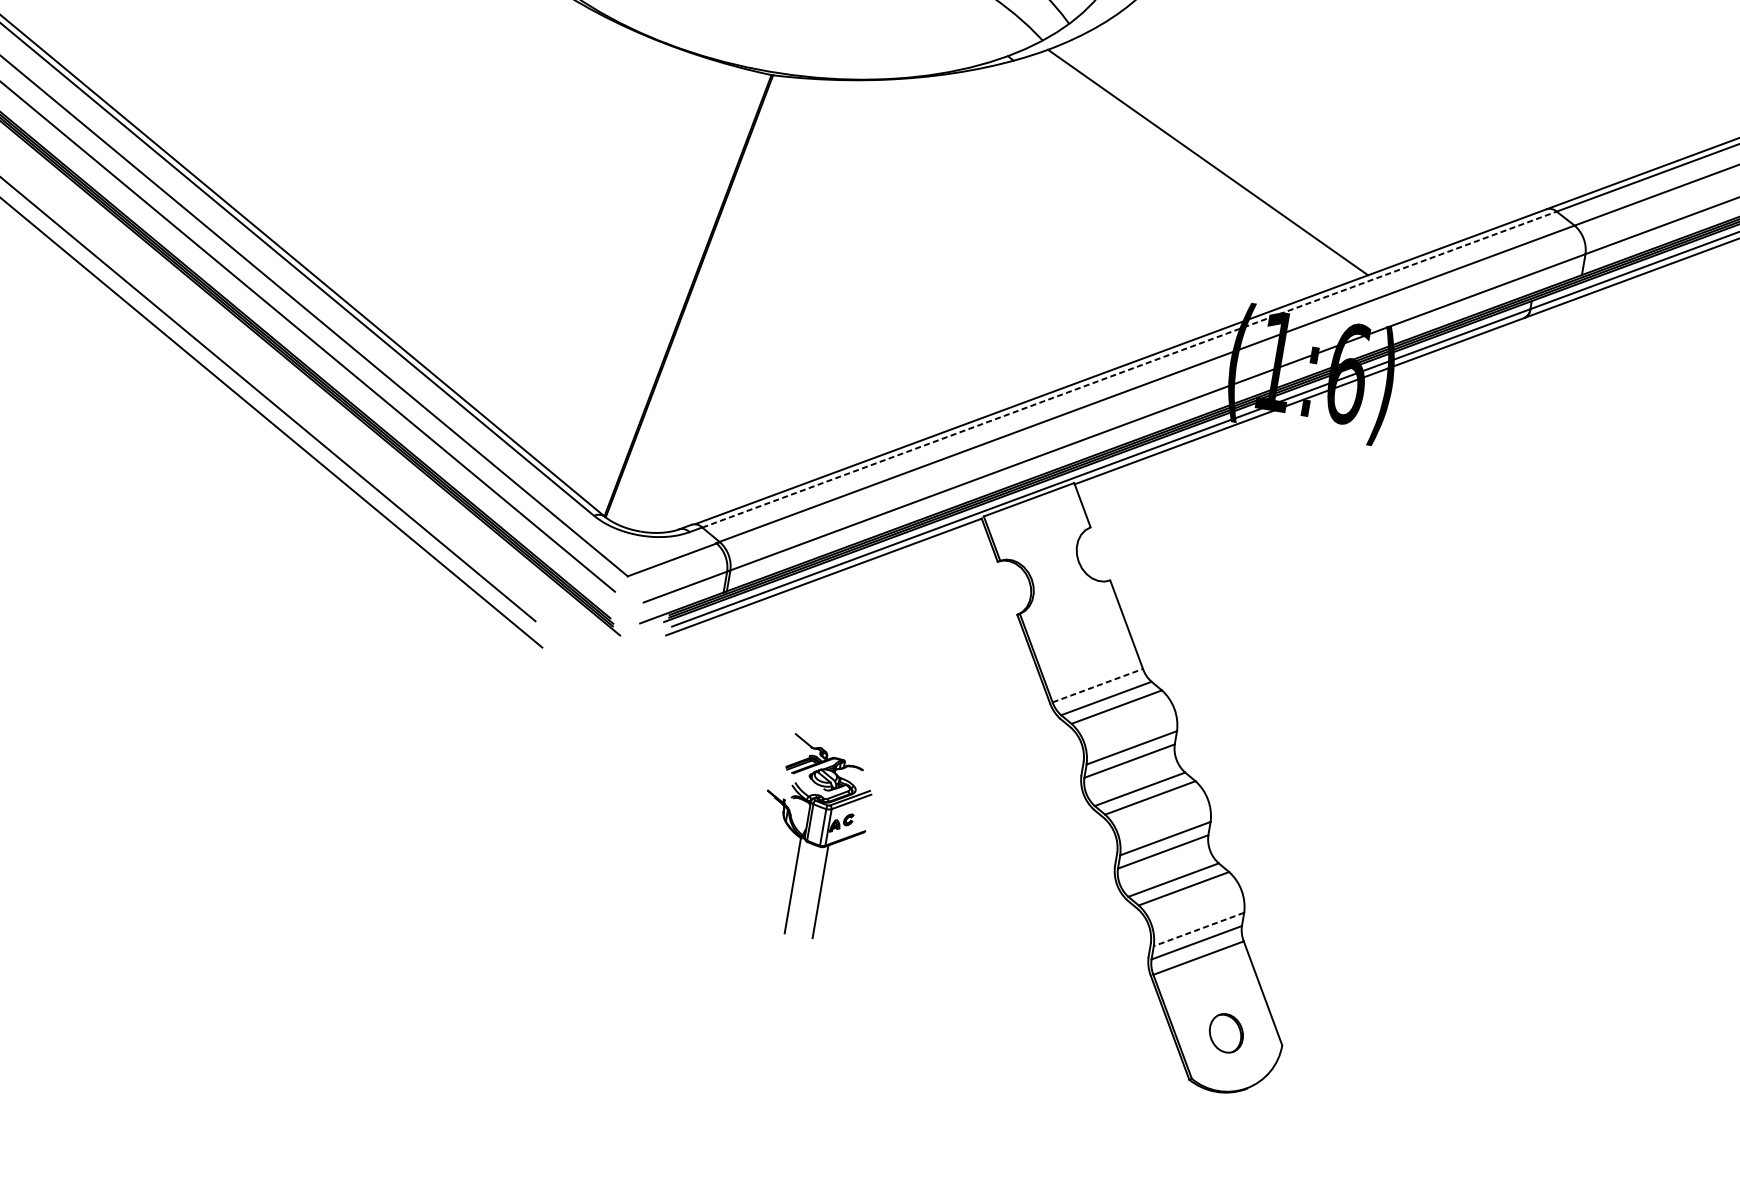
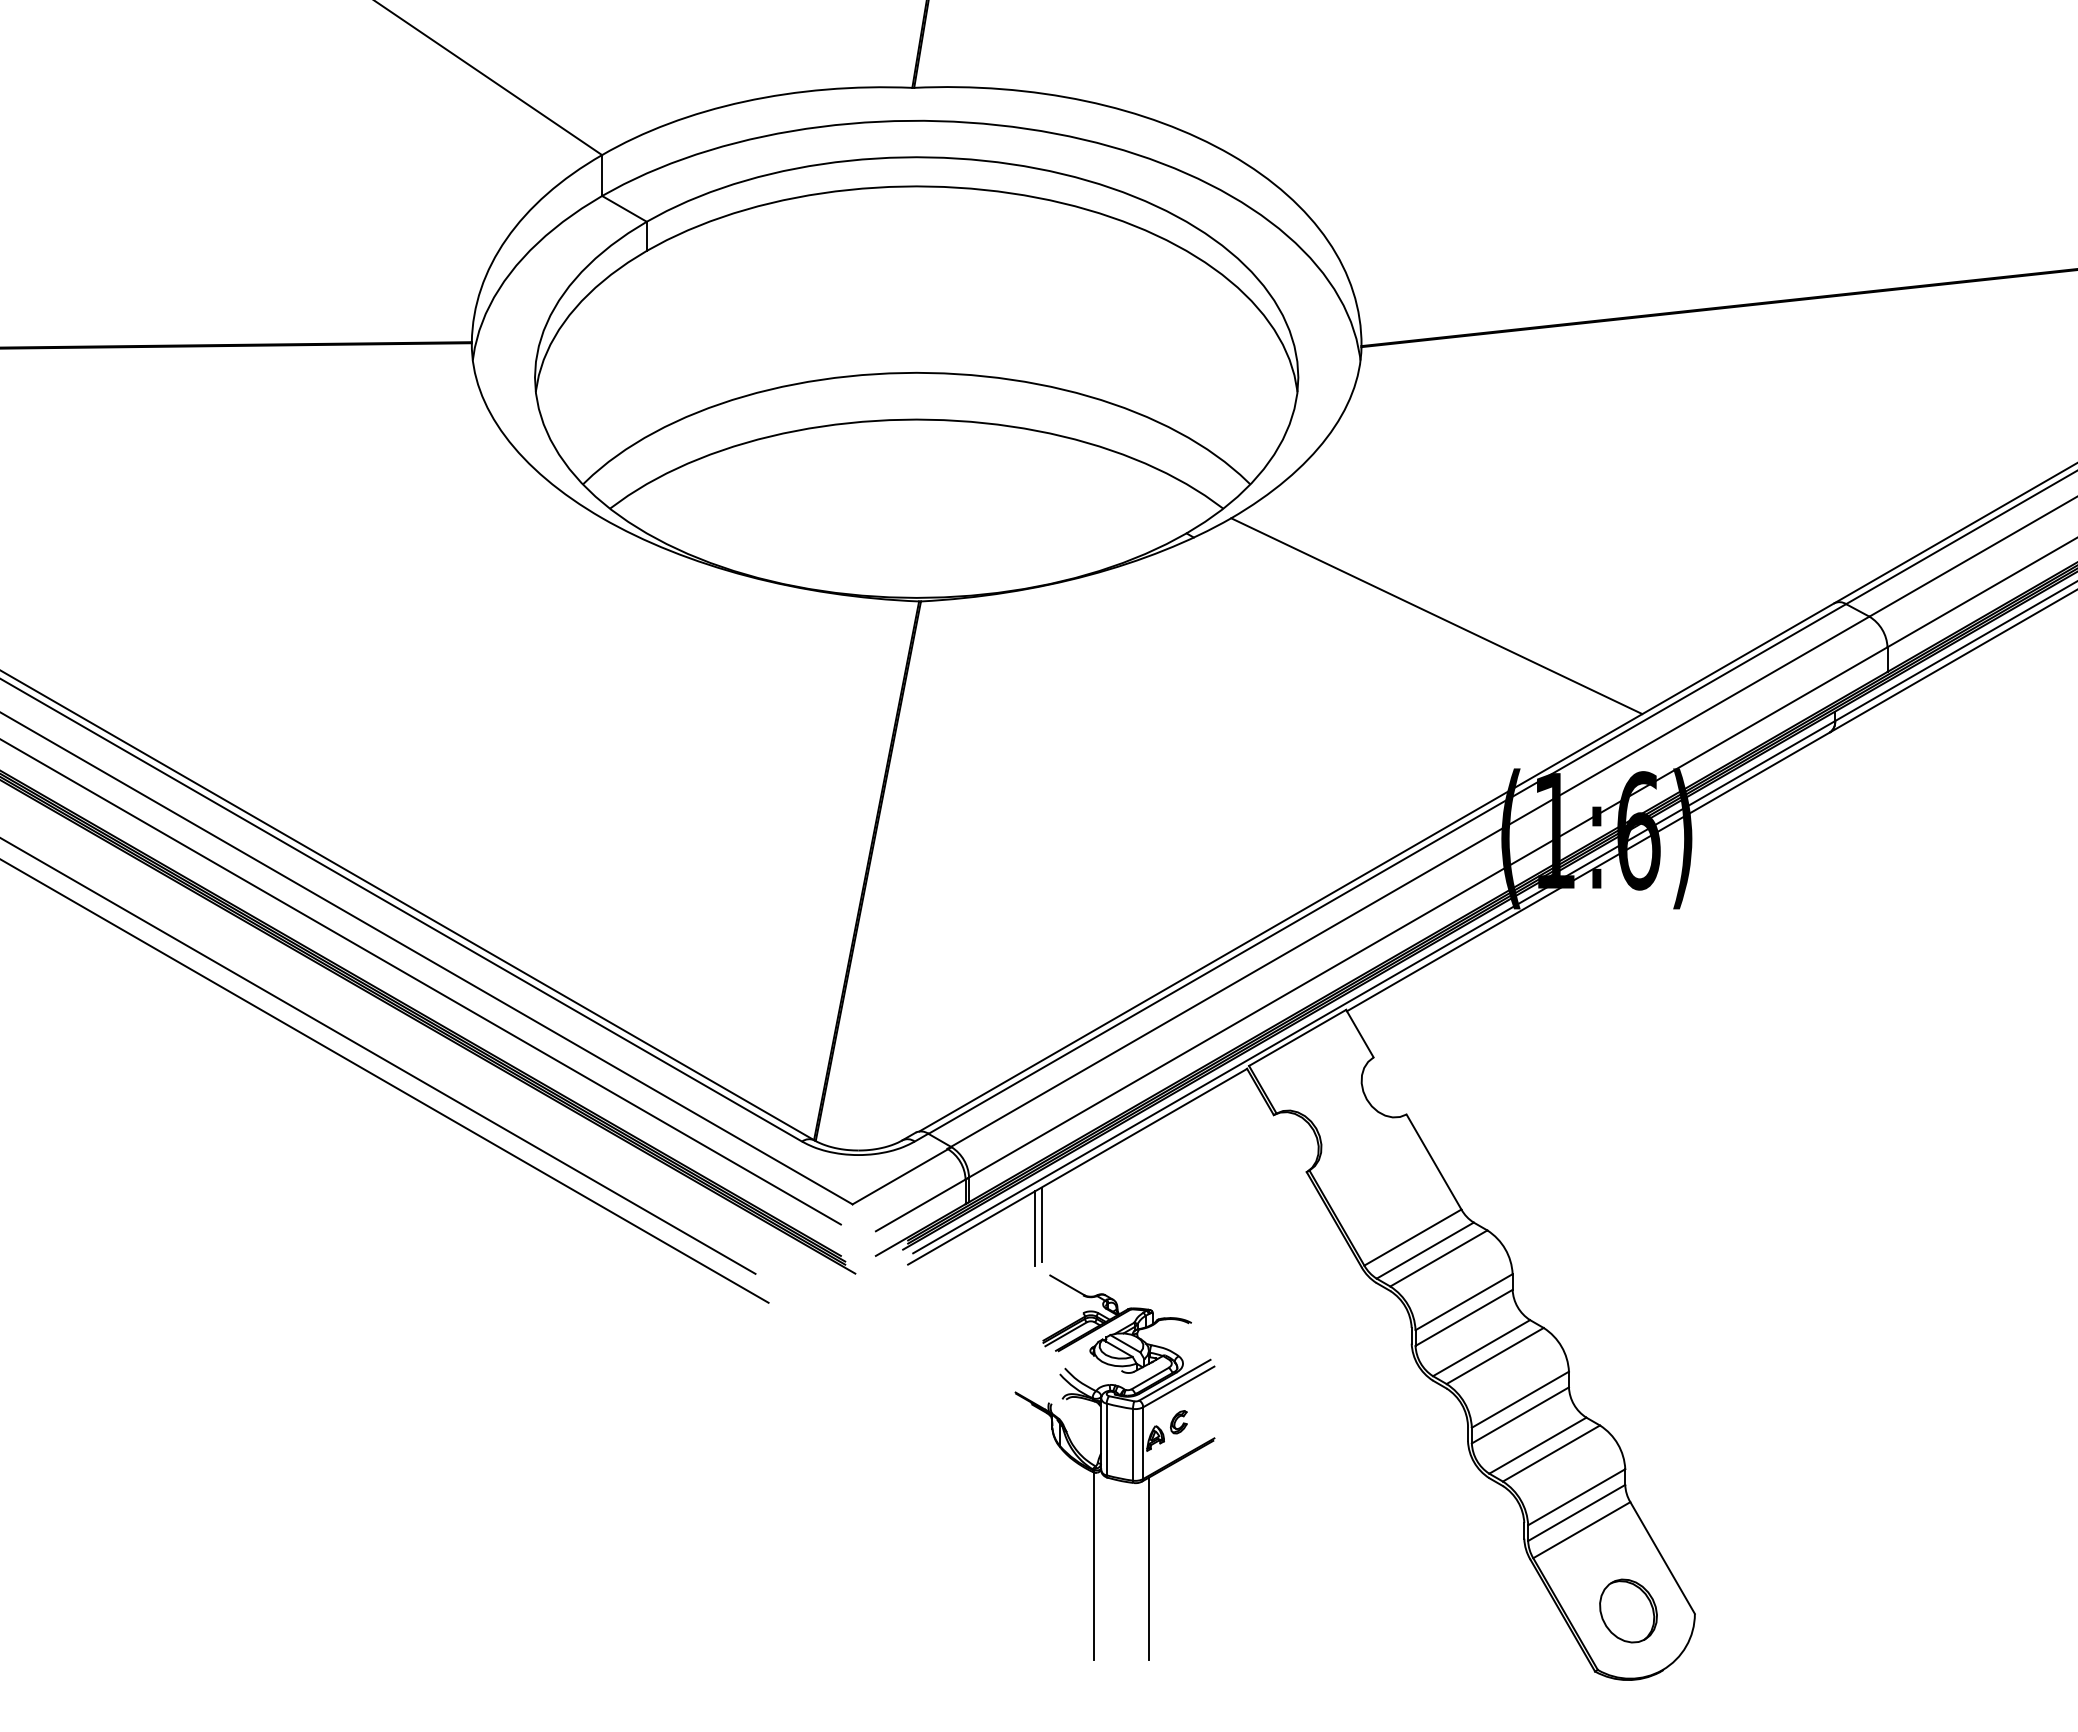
line: (1129, 370) -> (1387, 869), dashed -> solid
line: (784, 620) -> (1041, 1224), added
line: (779, 623) -> (1035, 1228), added
line: (1098, 685) -> (1413, 1237), dashed -> solid
part: (811, 837) -> (1114, 1467), size x1.67
line: (1198, 929) -> (1576, 1497), dashed -> solid
part: (1226, 1032) -> (1628, 1610), size x1.43

